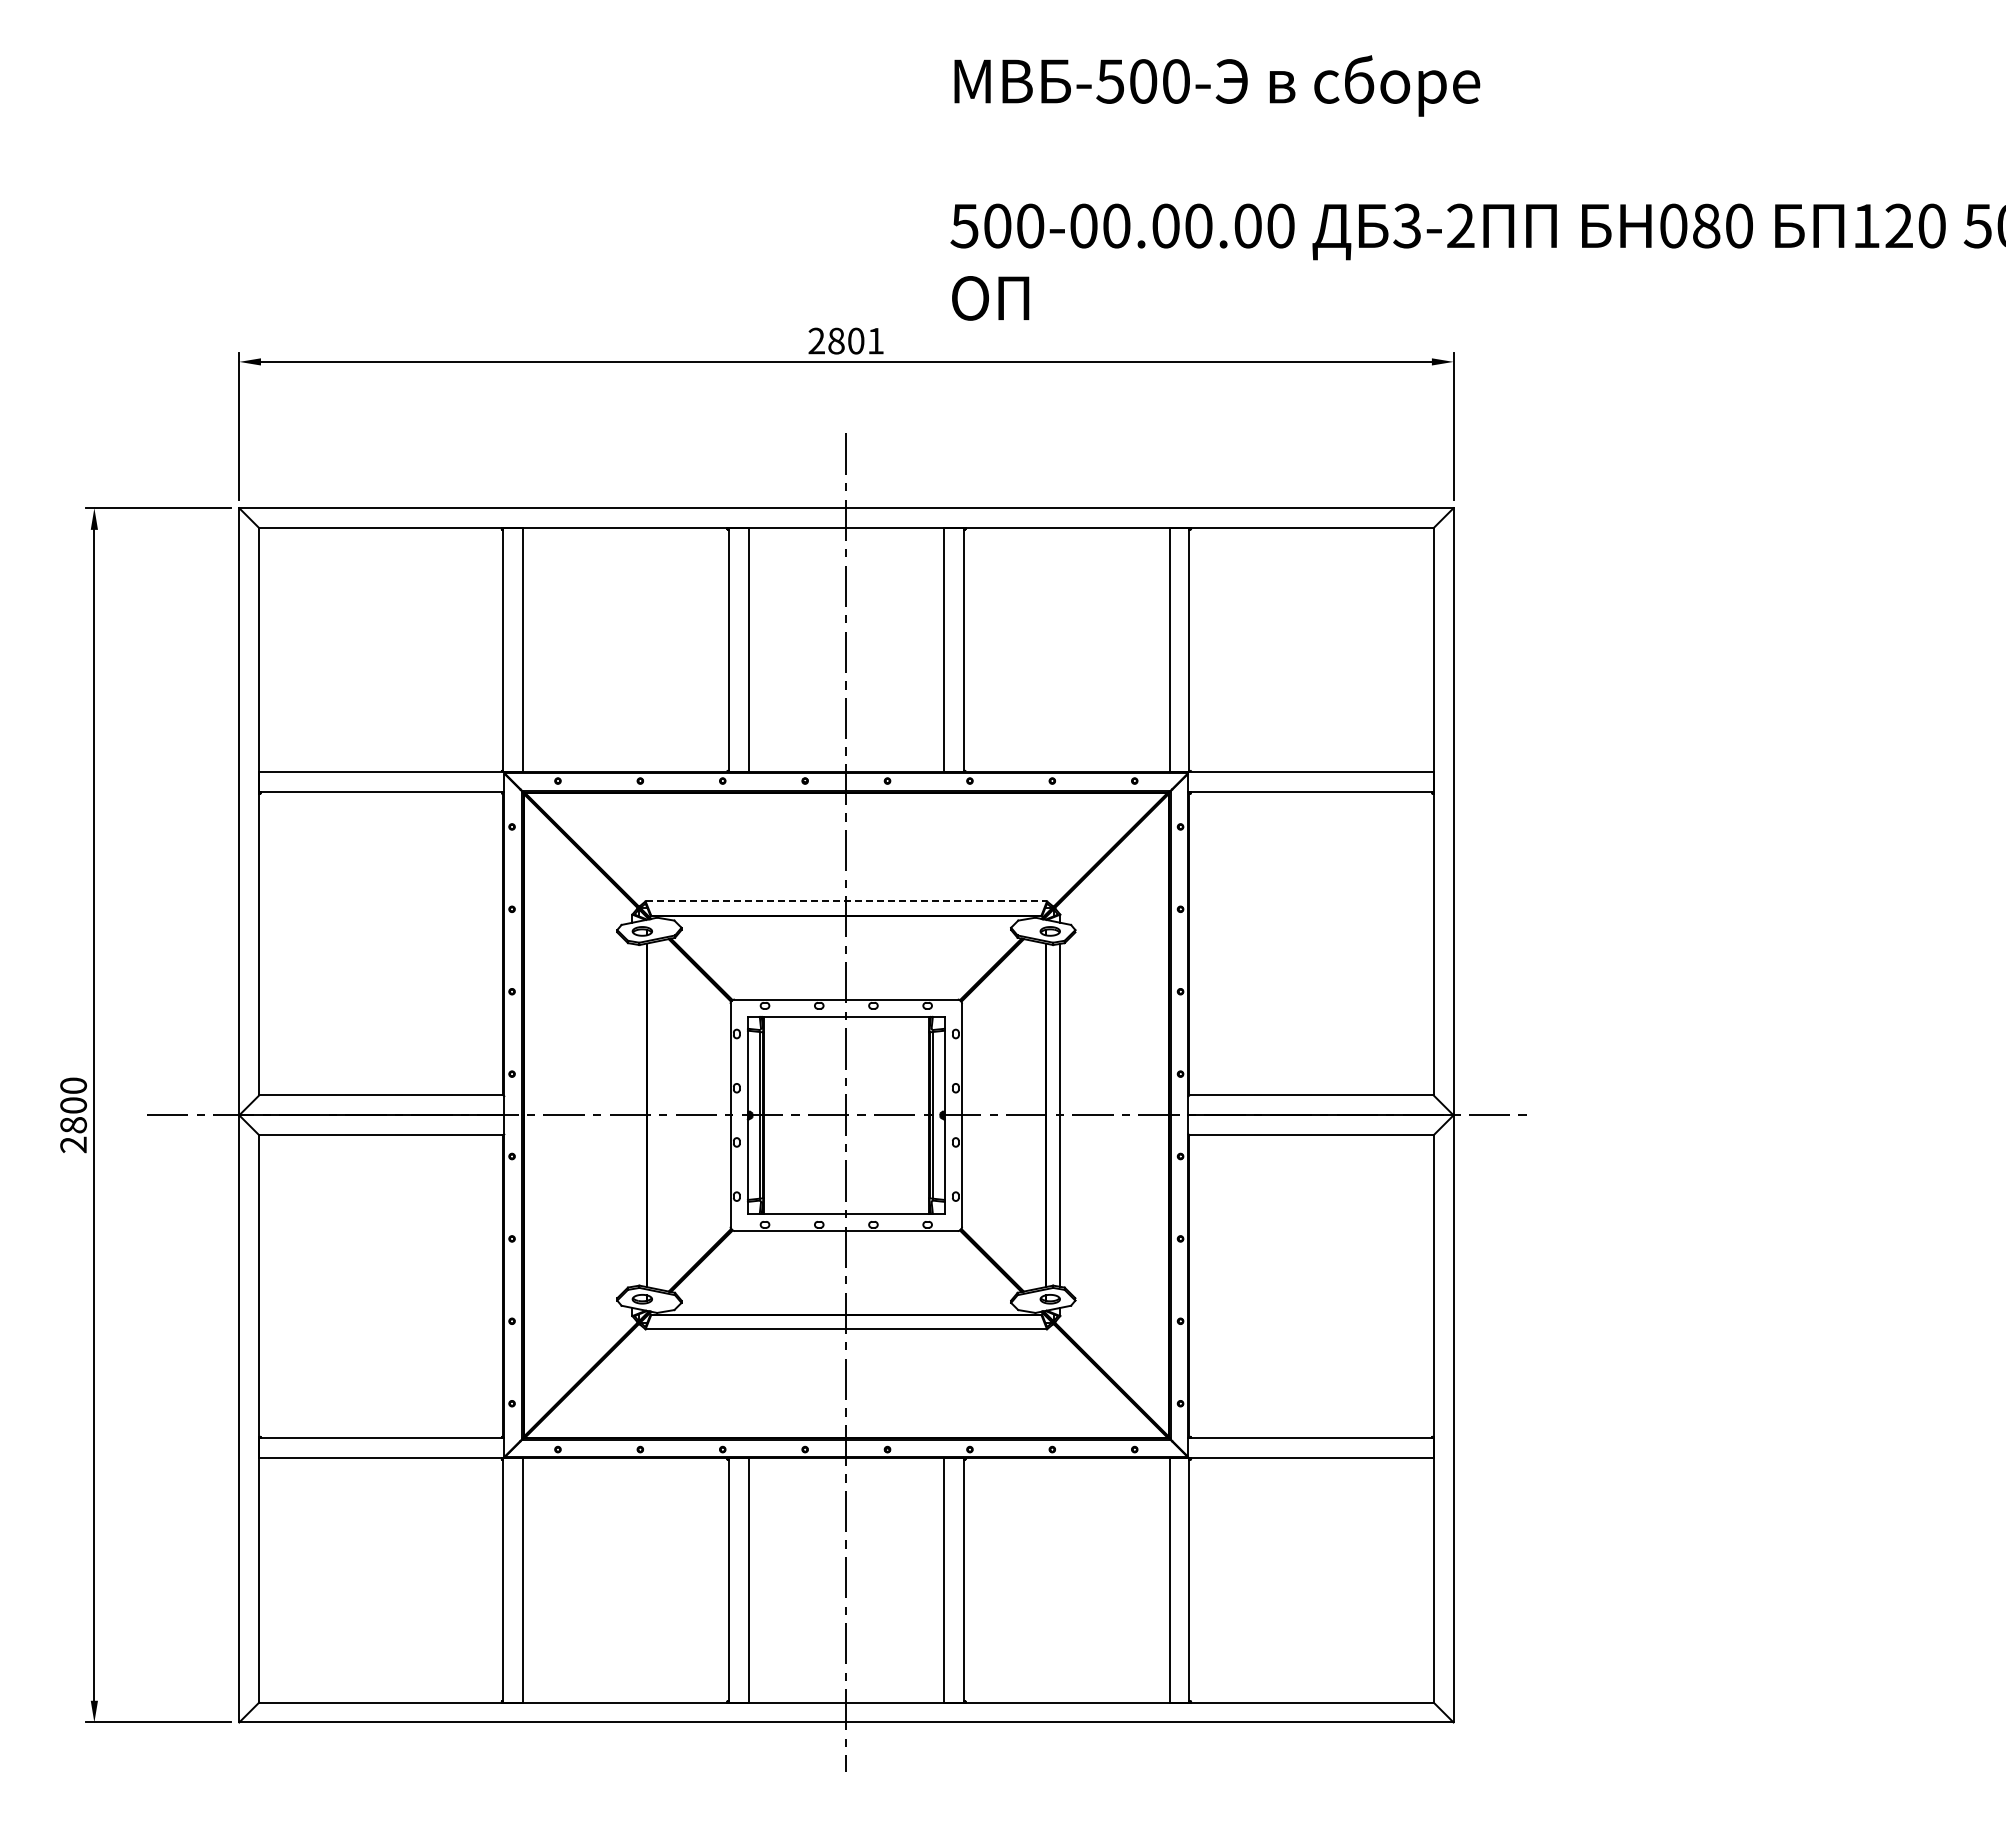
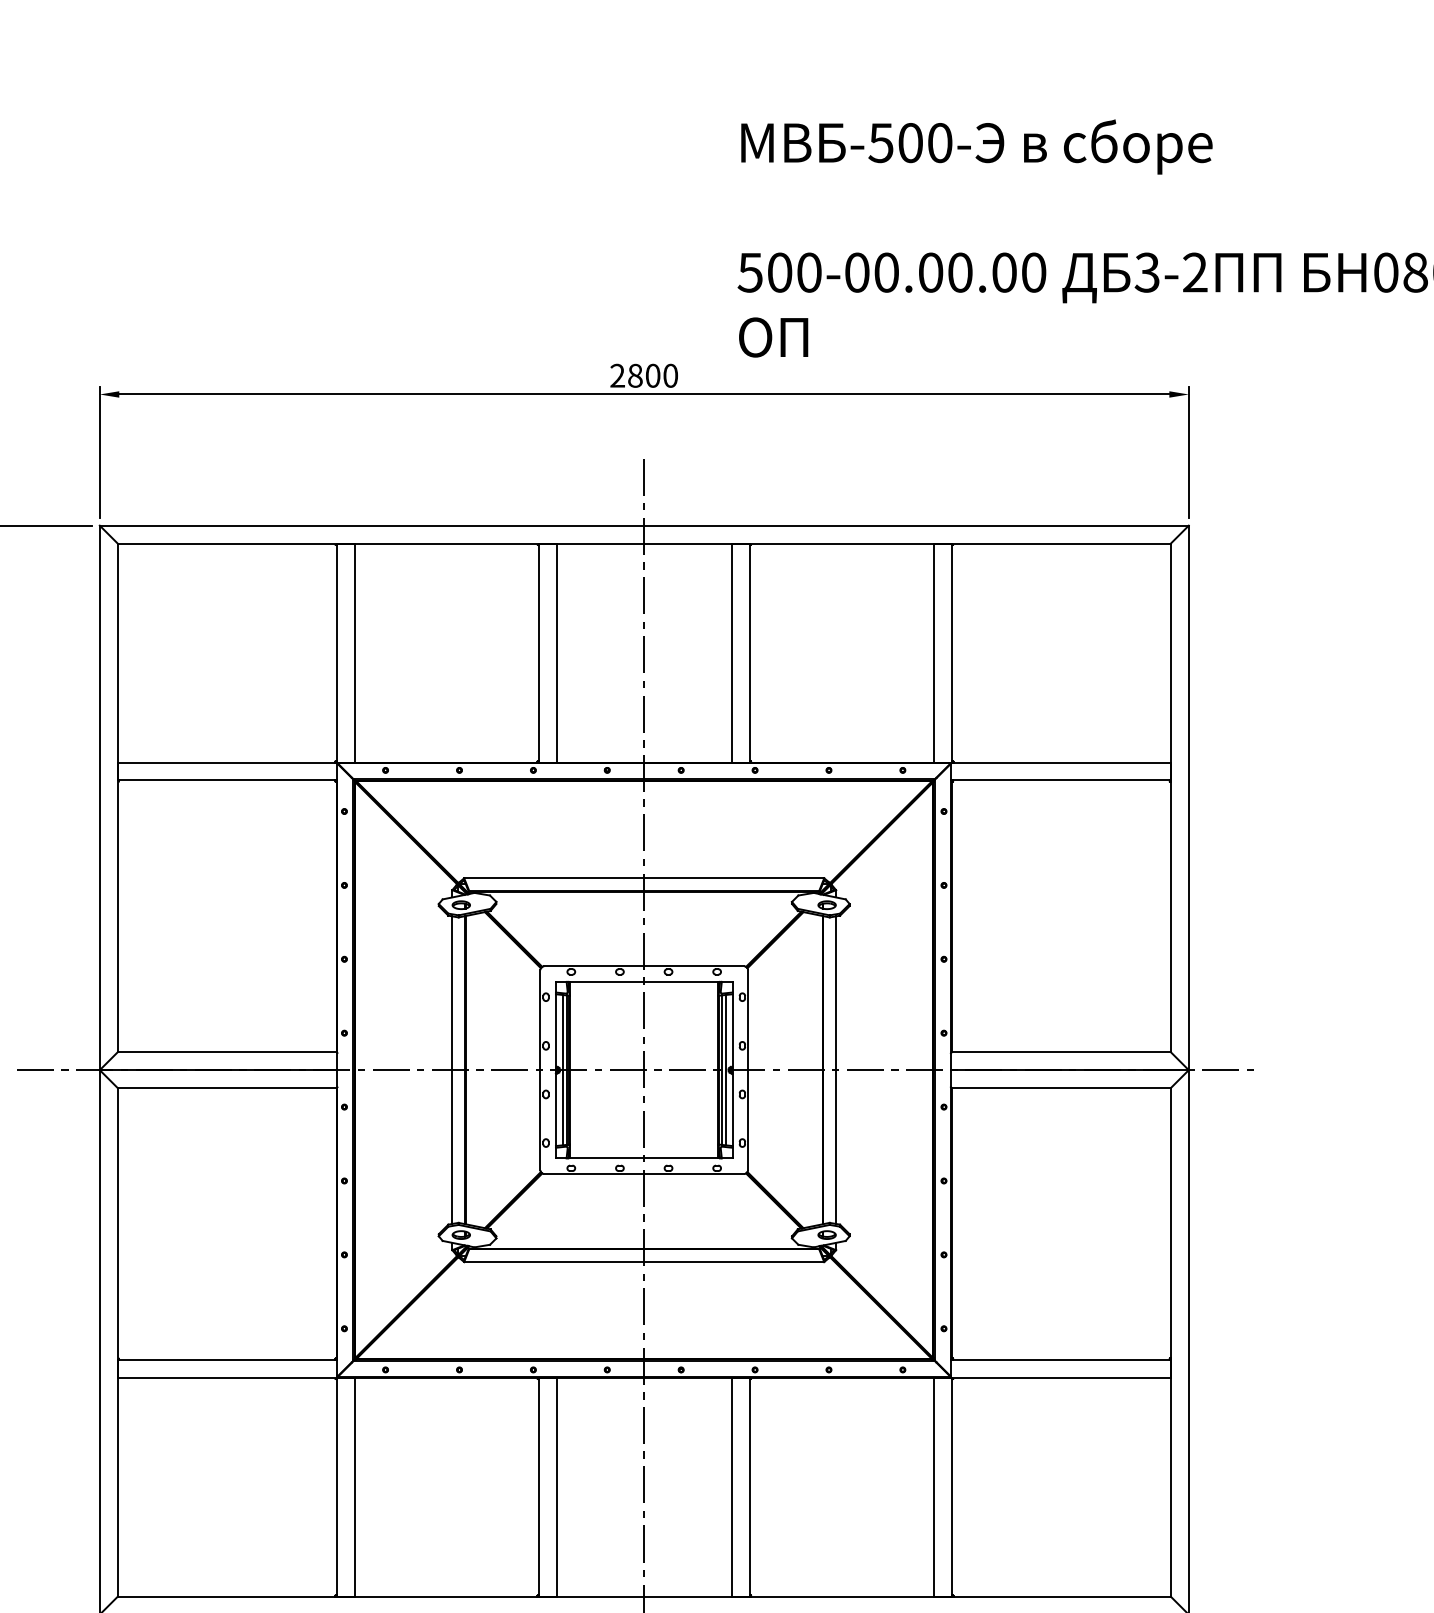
text: (875, 340) -> (670, 375), 2801 -> 2800
line: (846, 901) -> (644, 878), dashed -> solid
line: (632, 1114) -> (452, 1069), added
line: (755, 1115) -> (562, 1070), added
line: (937, 1115) -> (725, 1070), added

